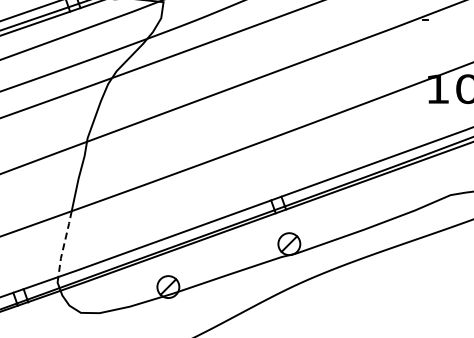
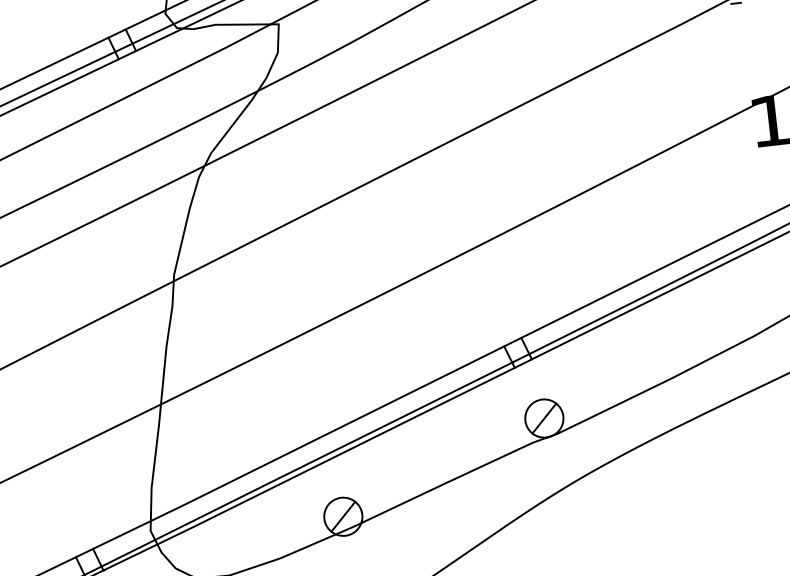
line: (64, 243) -> (154, 461), dashed -> solid

